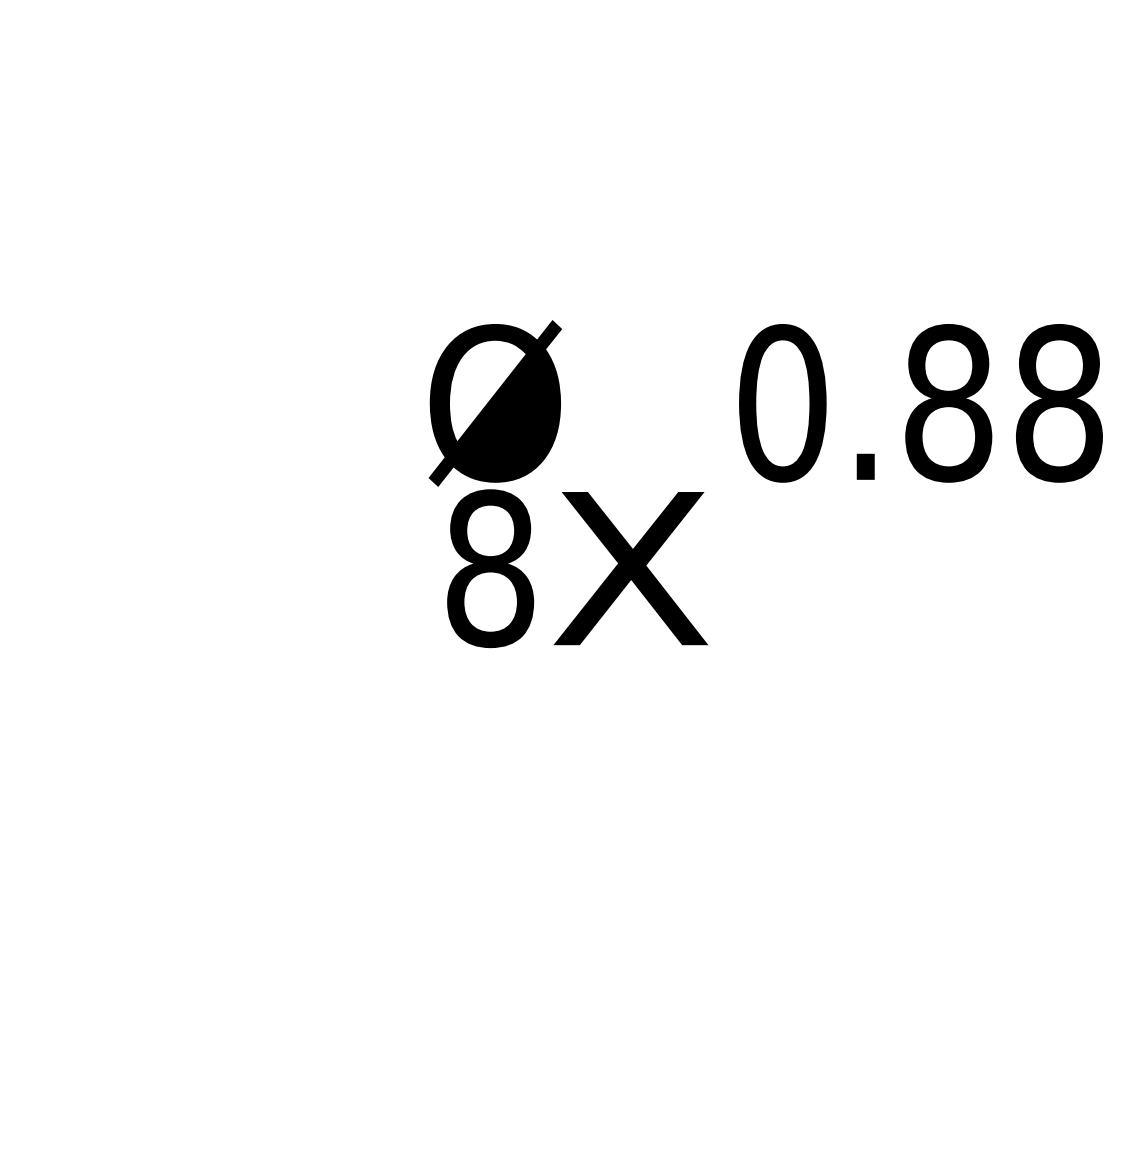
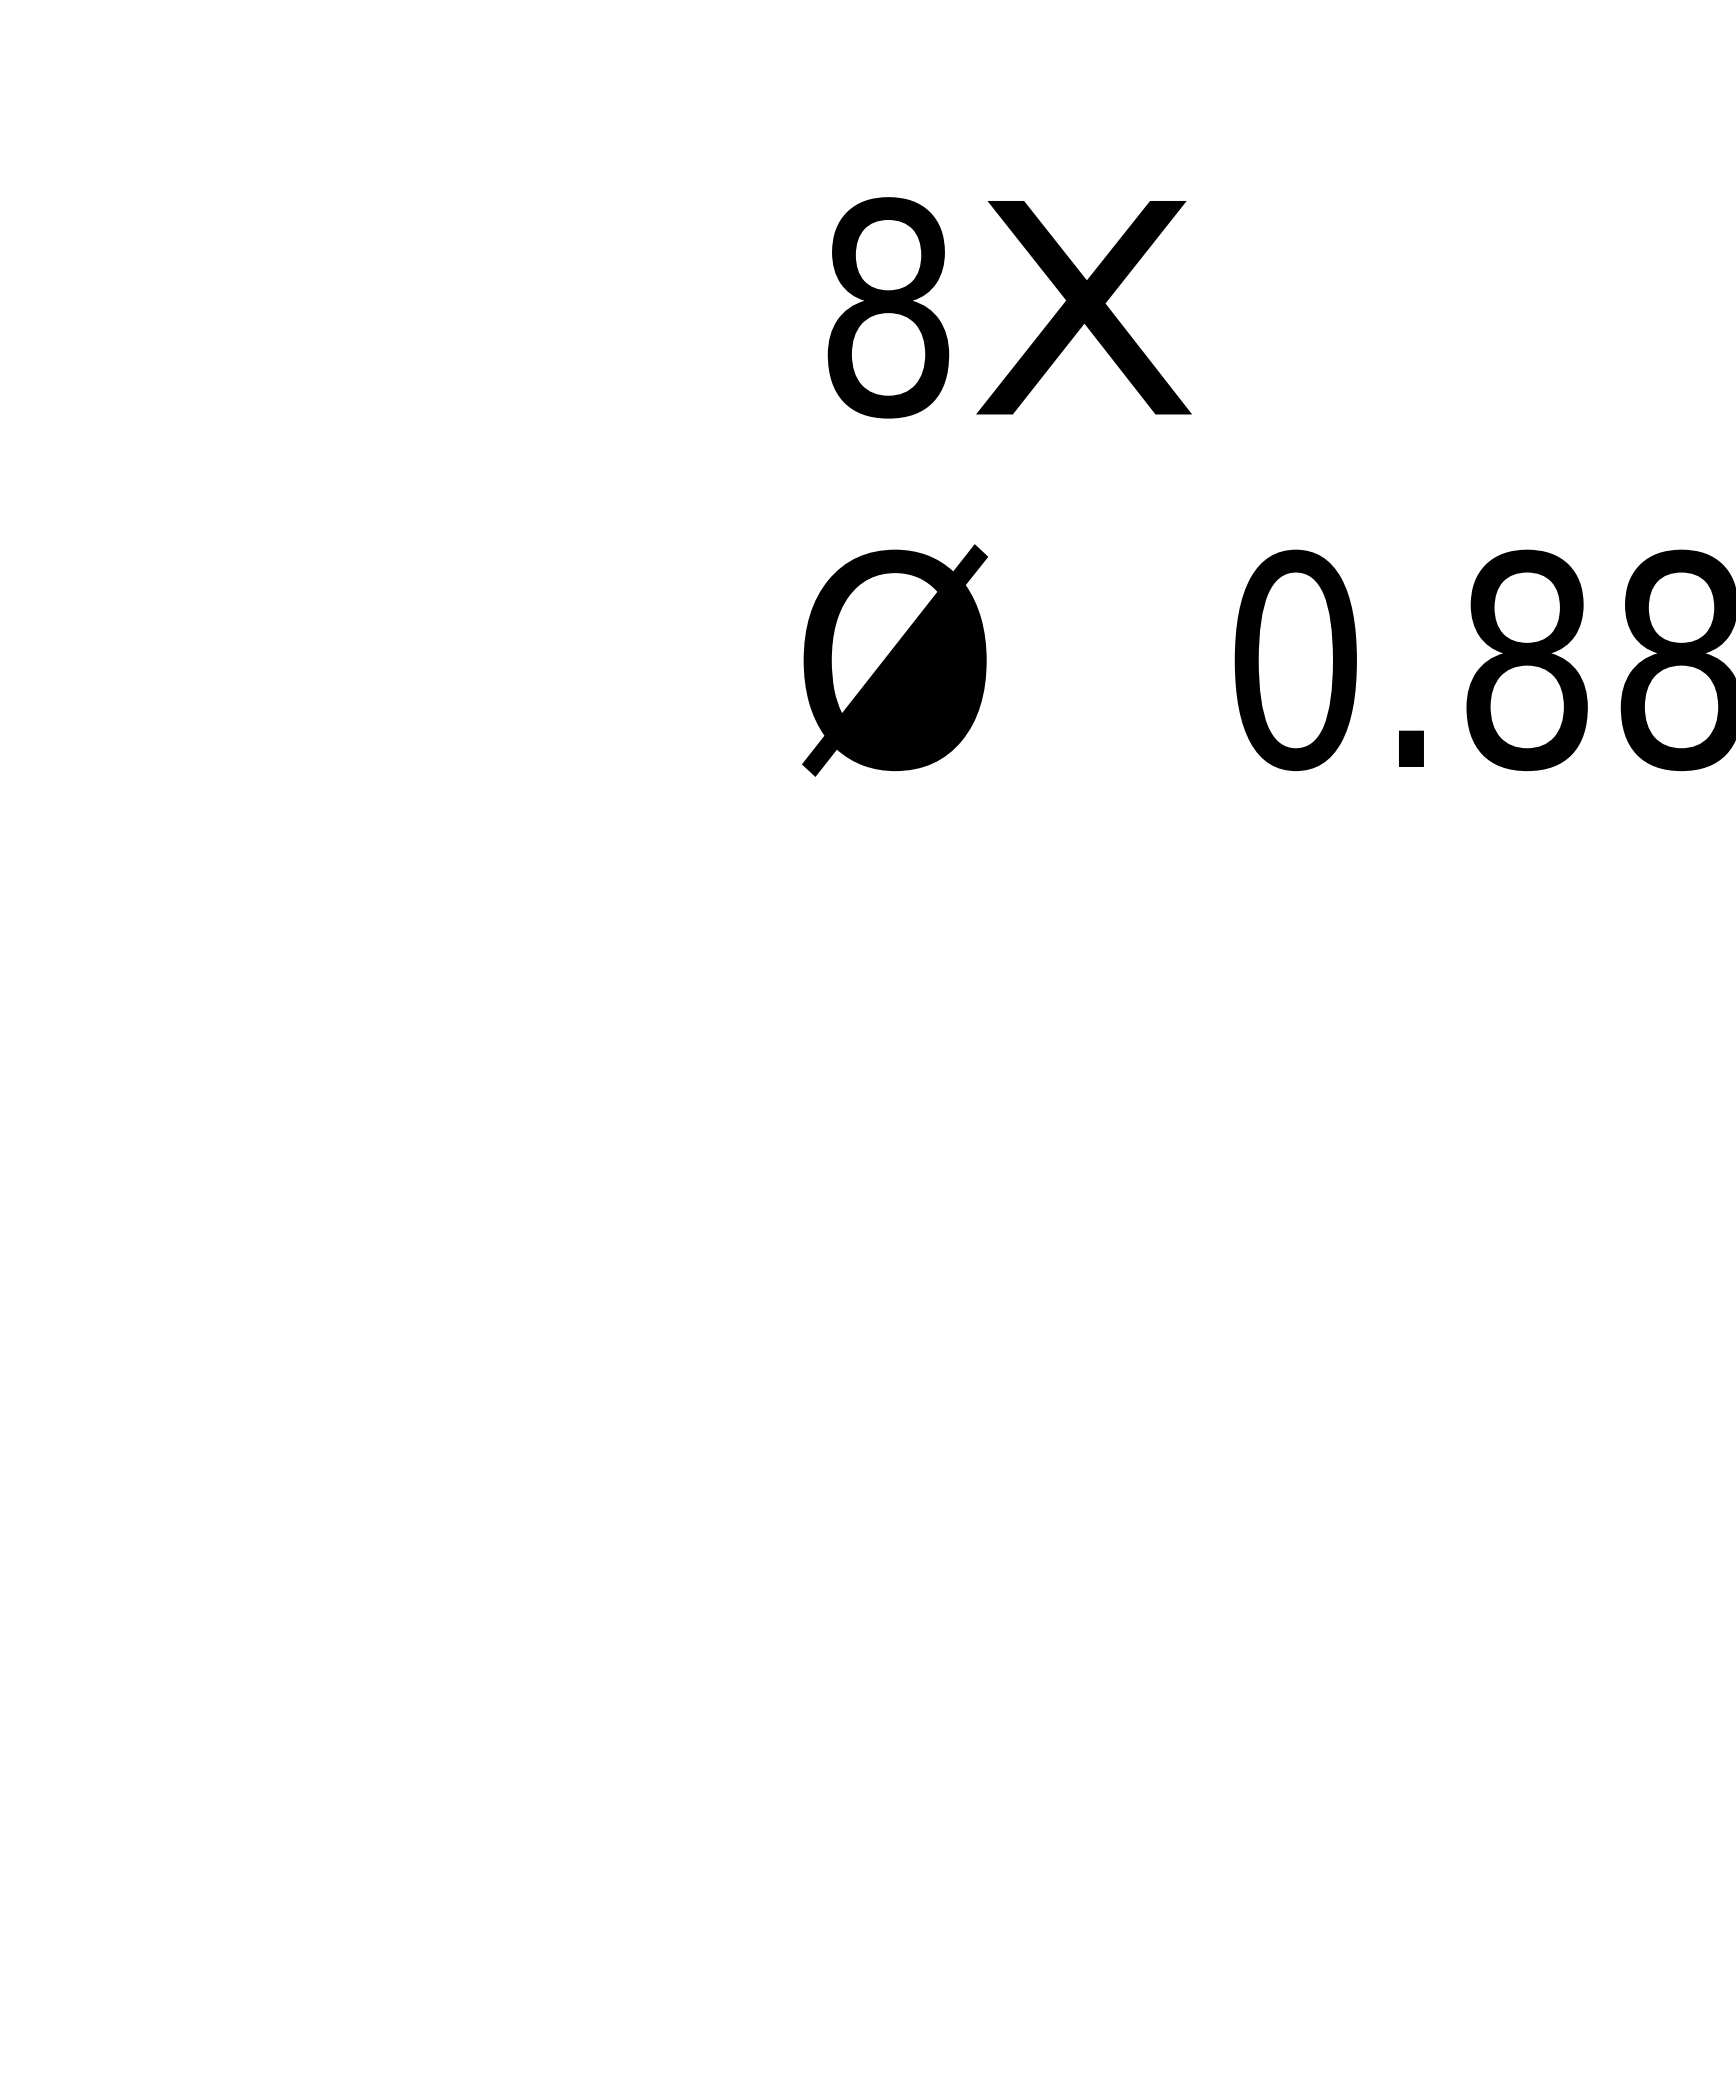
text: (577, 568) -> (1009, 307), moved

